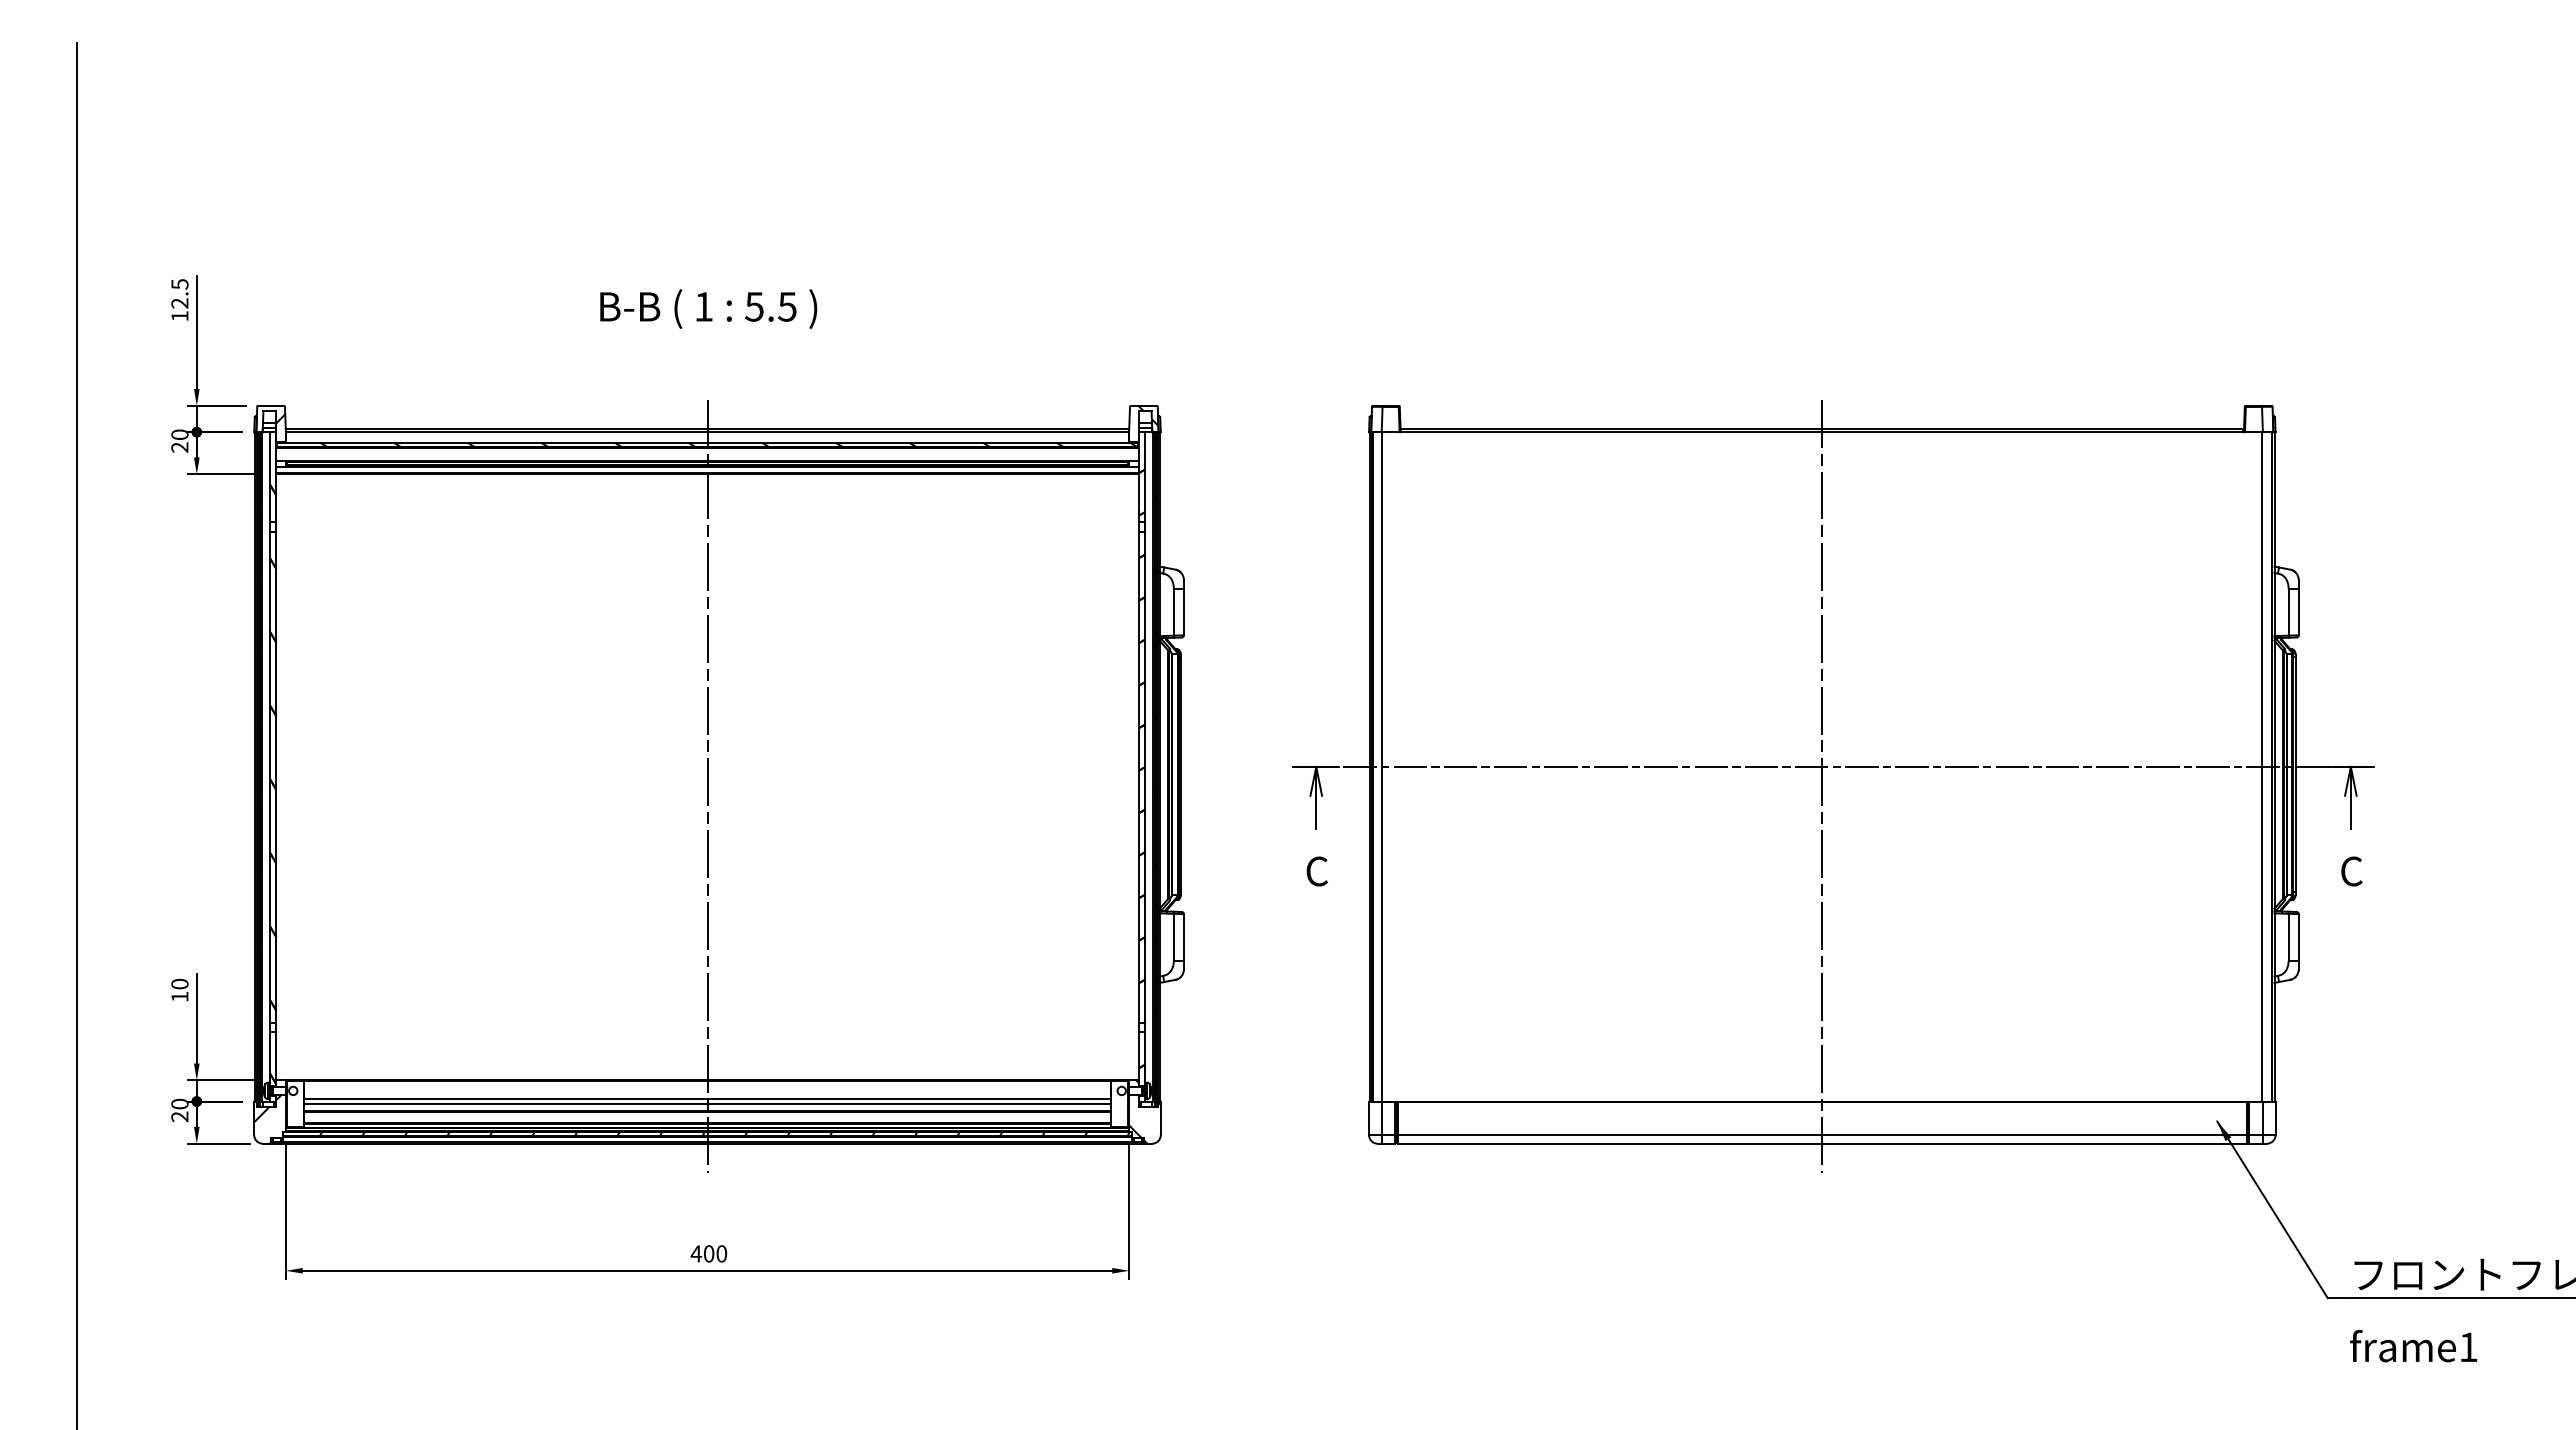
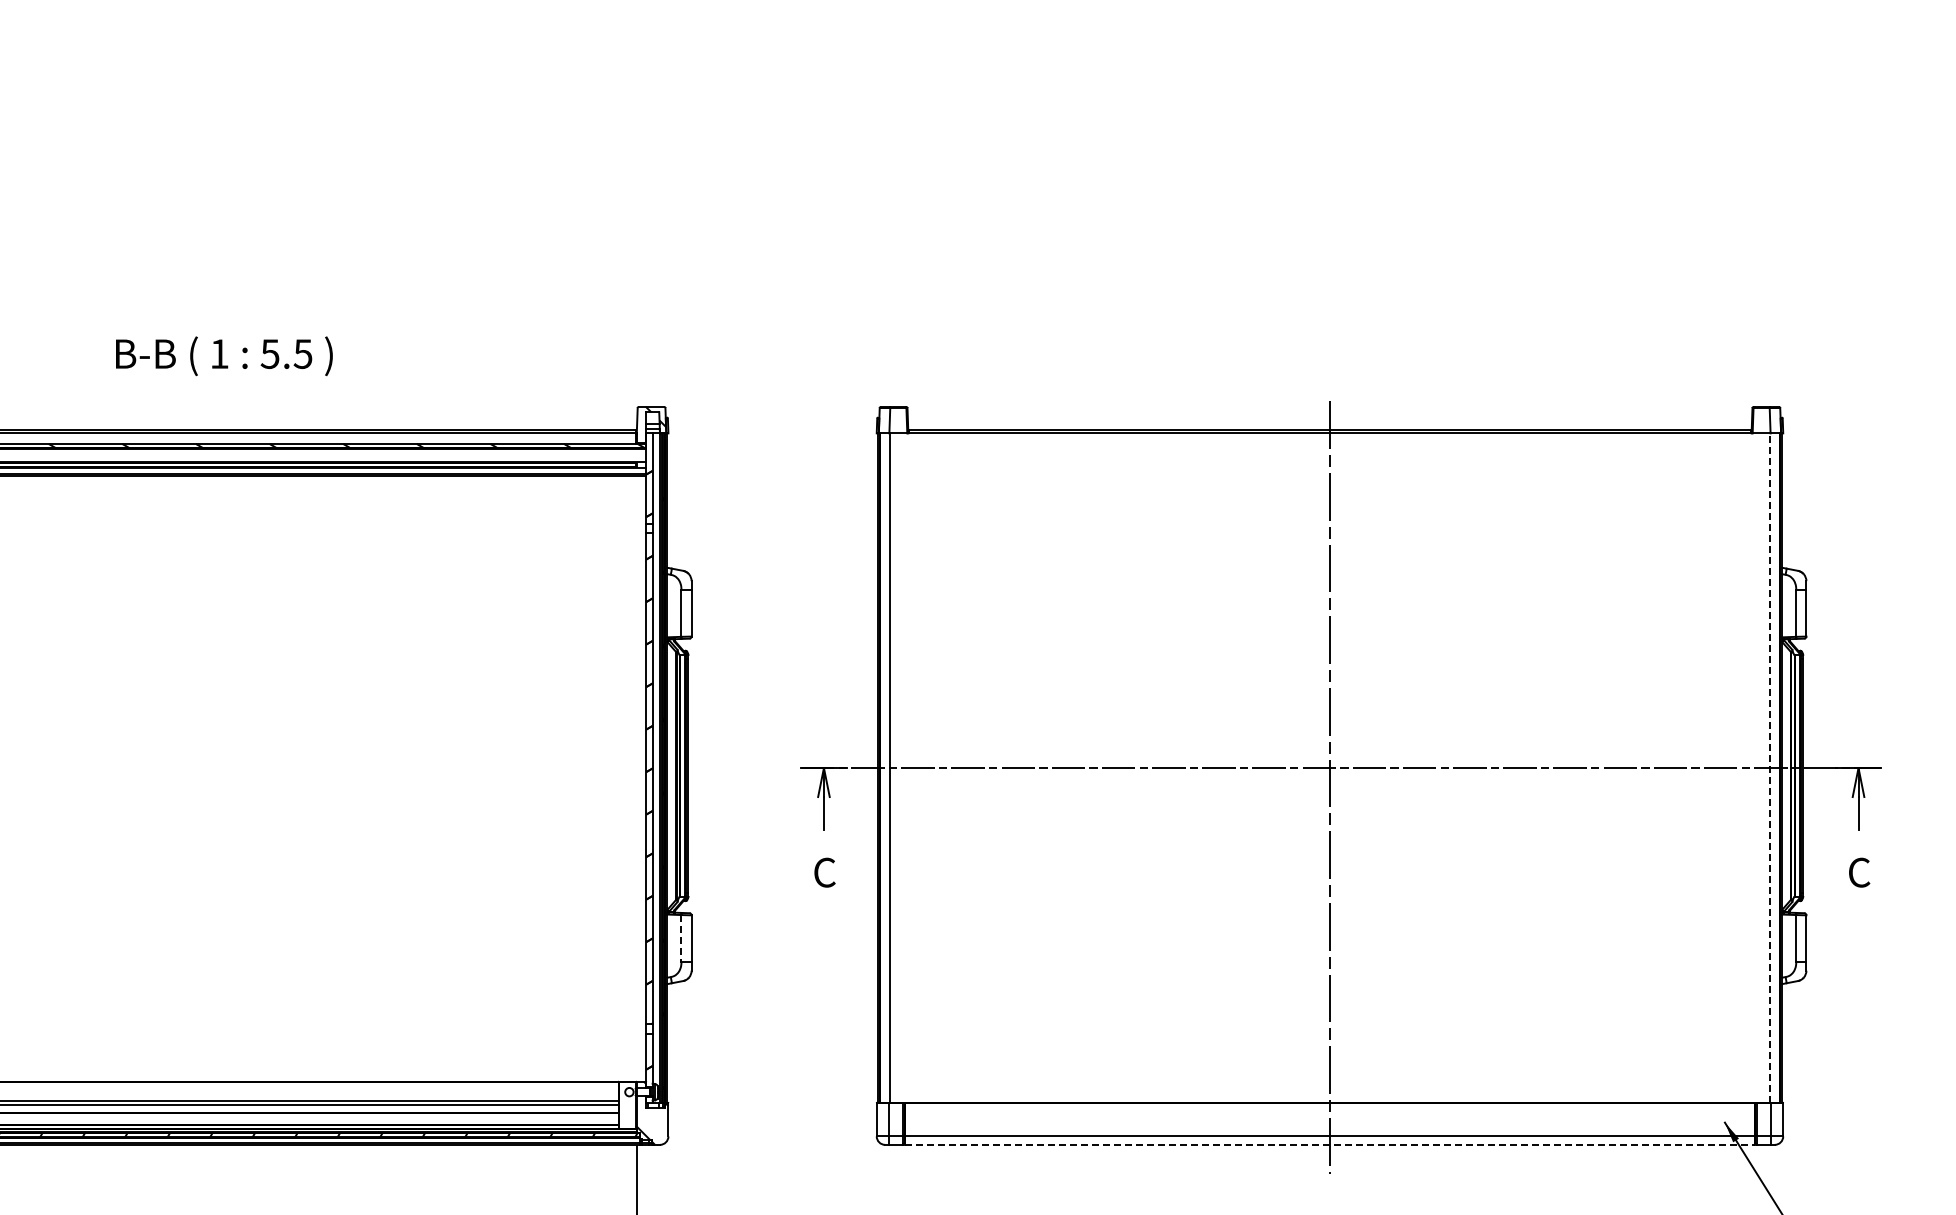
text: (708, 308) -> (224, 355), moved
line: (2262, 766) -> (1770, 767), solid -> dashed
line: (707, 786) -> (215, 787), removed
line: (1173, 937) -> (681, 938), solid -> dashed
line: (1822, 1143) -> (1330, 1144), solid -> dashed

